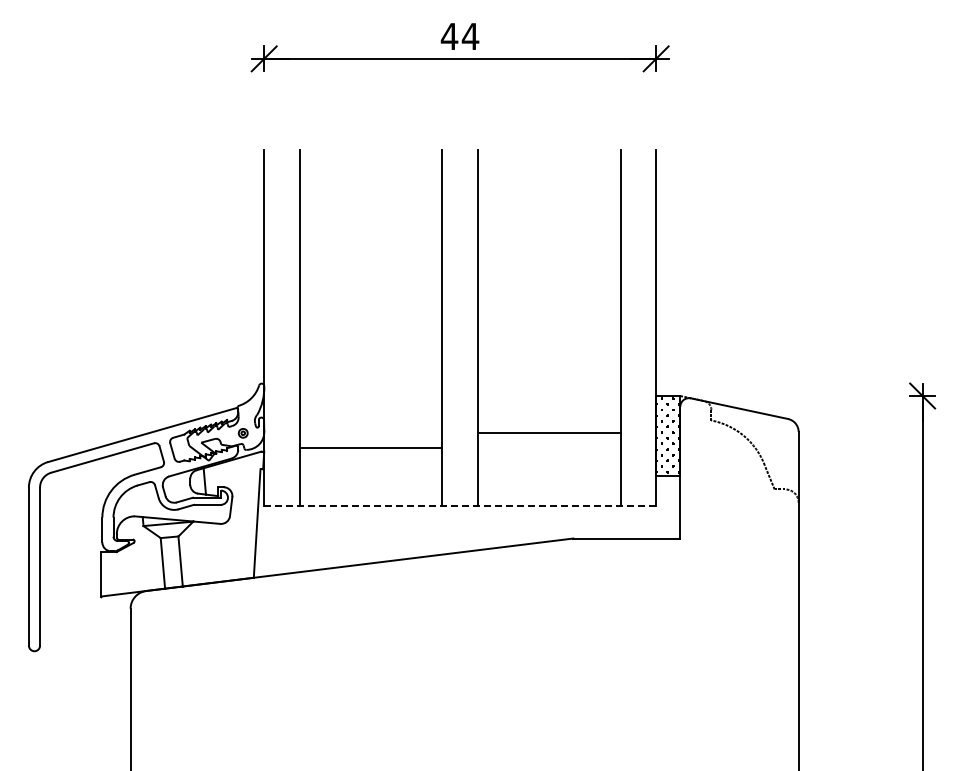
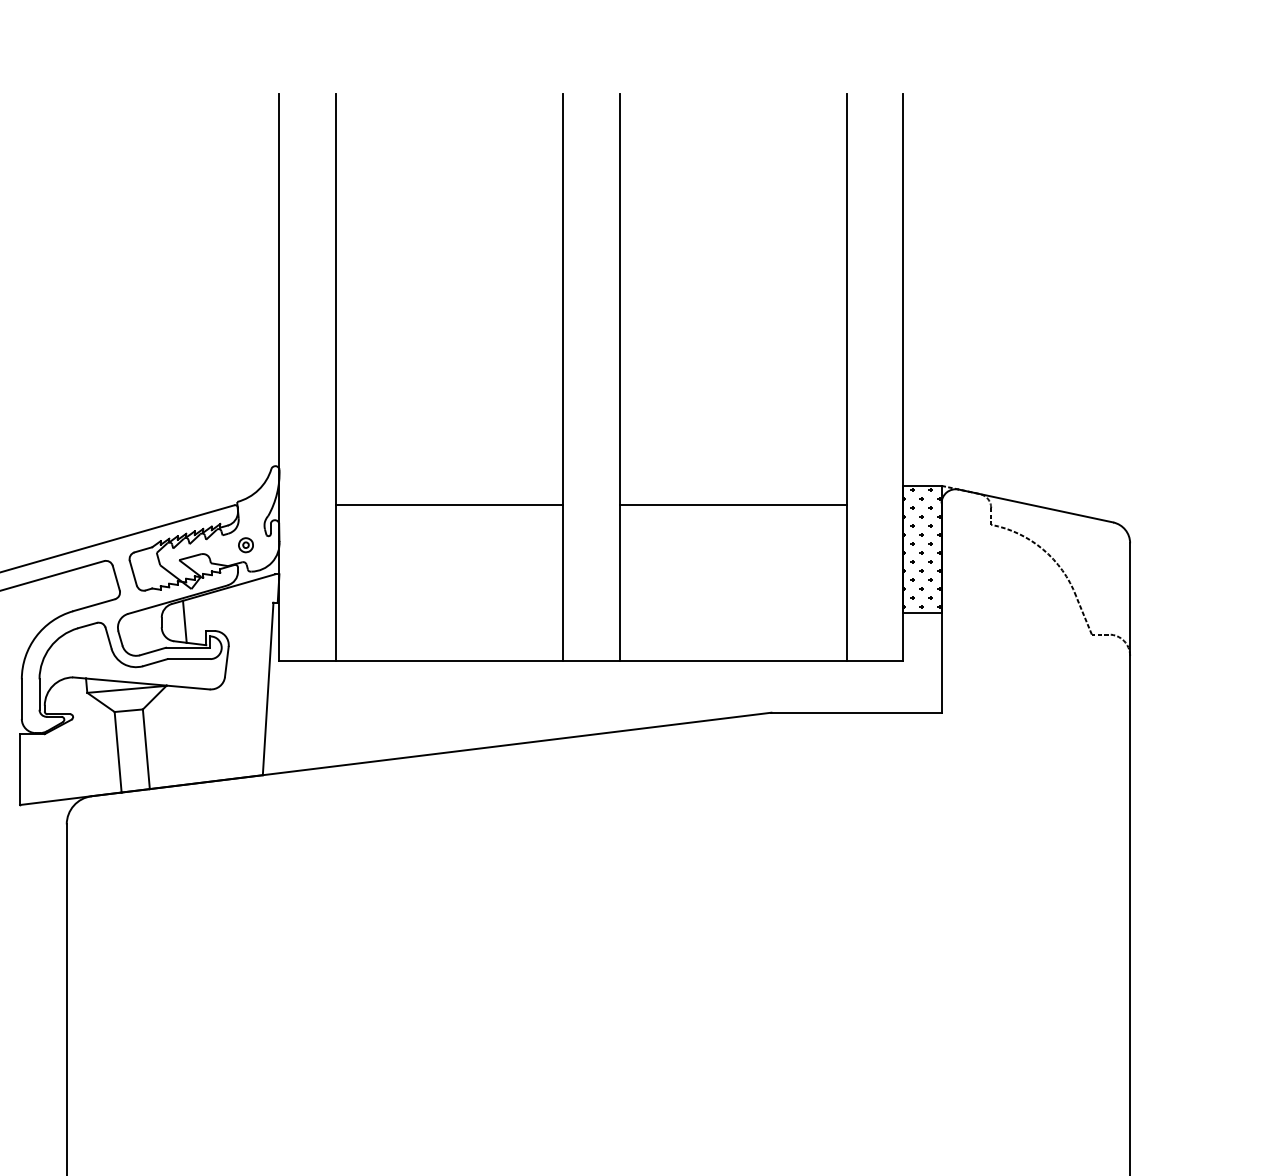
line: (549, 432) -> (733, 504), moved
line: (370, 447) -> (448, 504), moved
line: (460, 505) -> (591, 660), dashed -> solid

